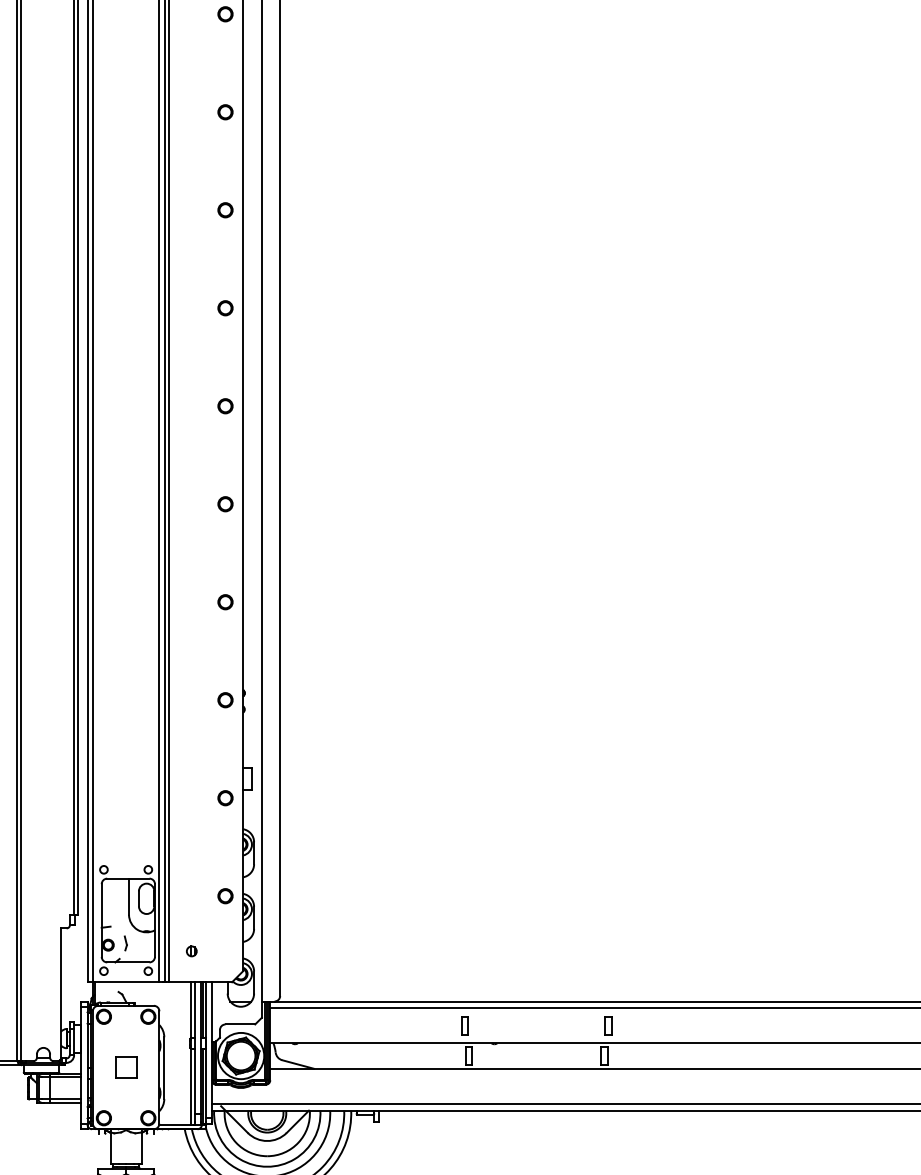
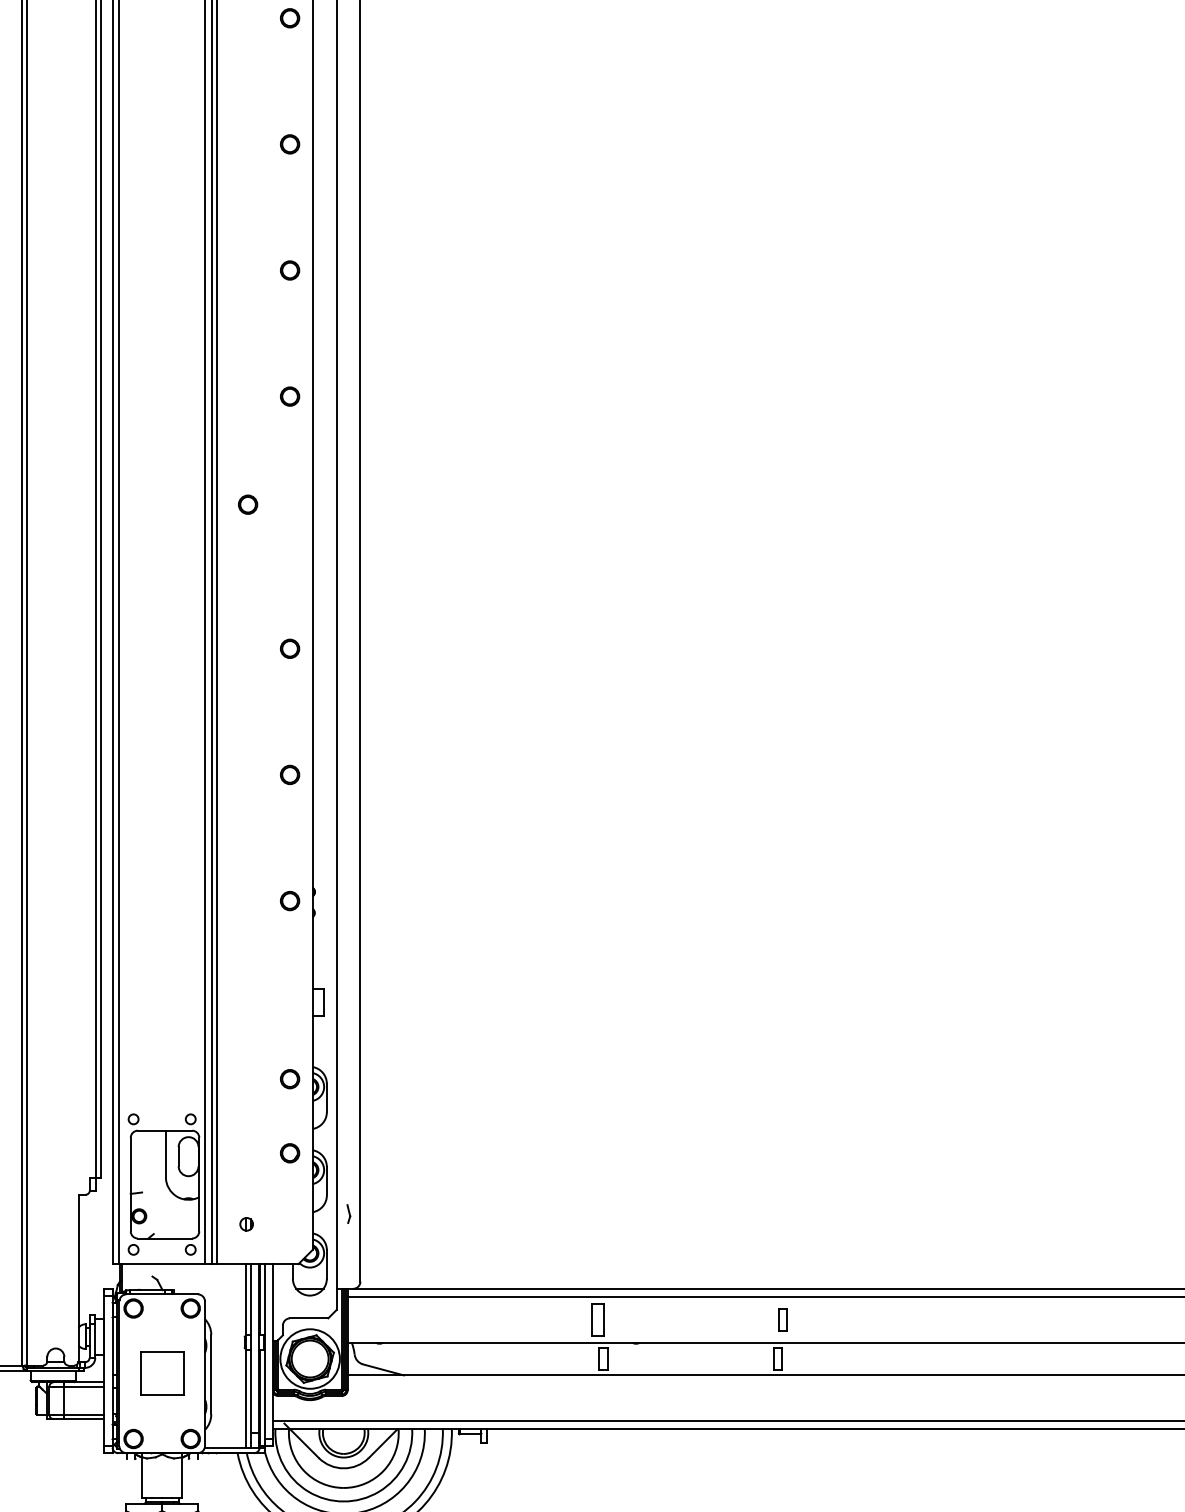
part: (225, 406) -> (248, 504), moved
part: (225, 798) -> (290, 1079), moved
part: (125, 942) -> (348, 1213), moved
part: (465, 1025) -> (598, 1319), size x1.4
part: (126, 1067) -> (162, 1373), size x1.6

